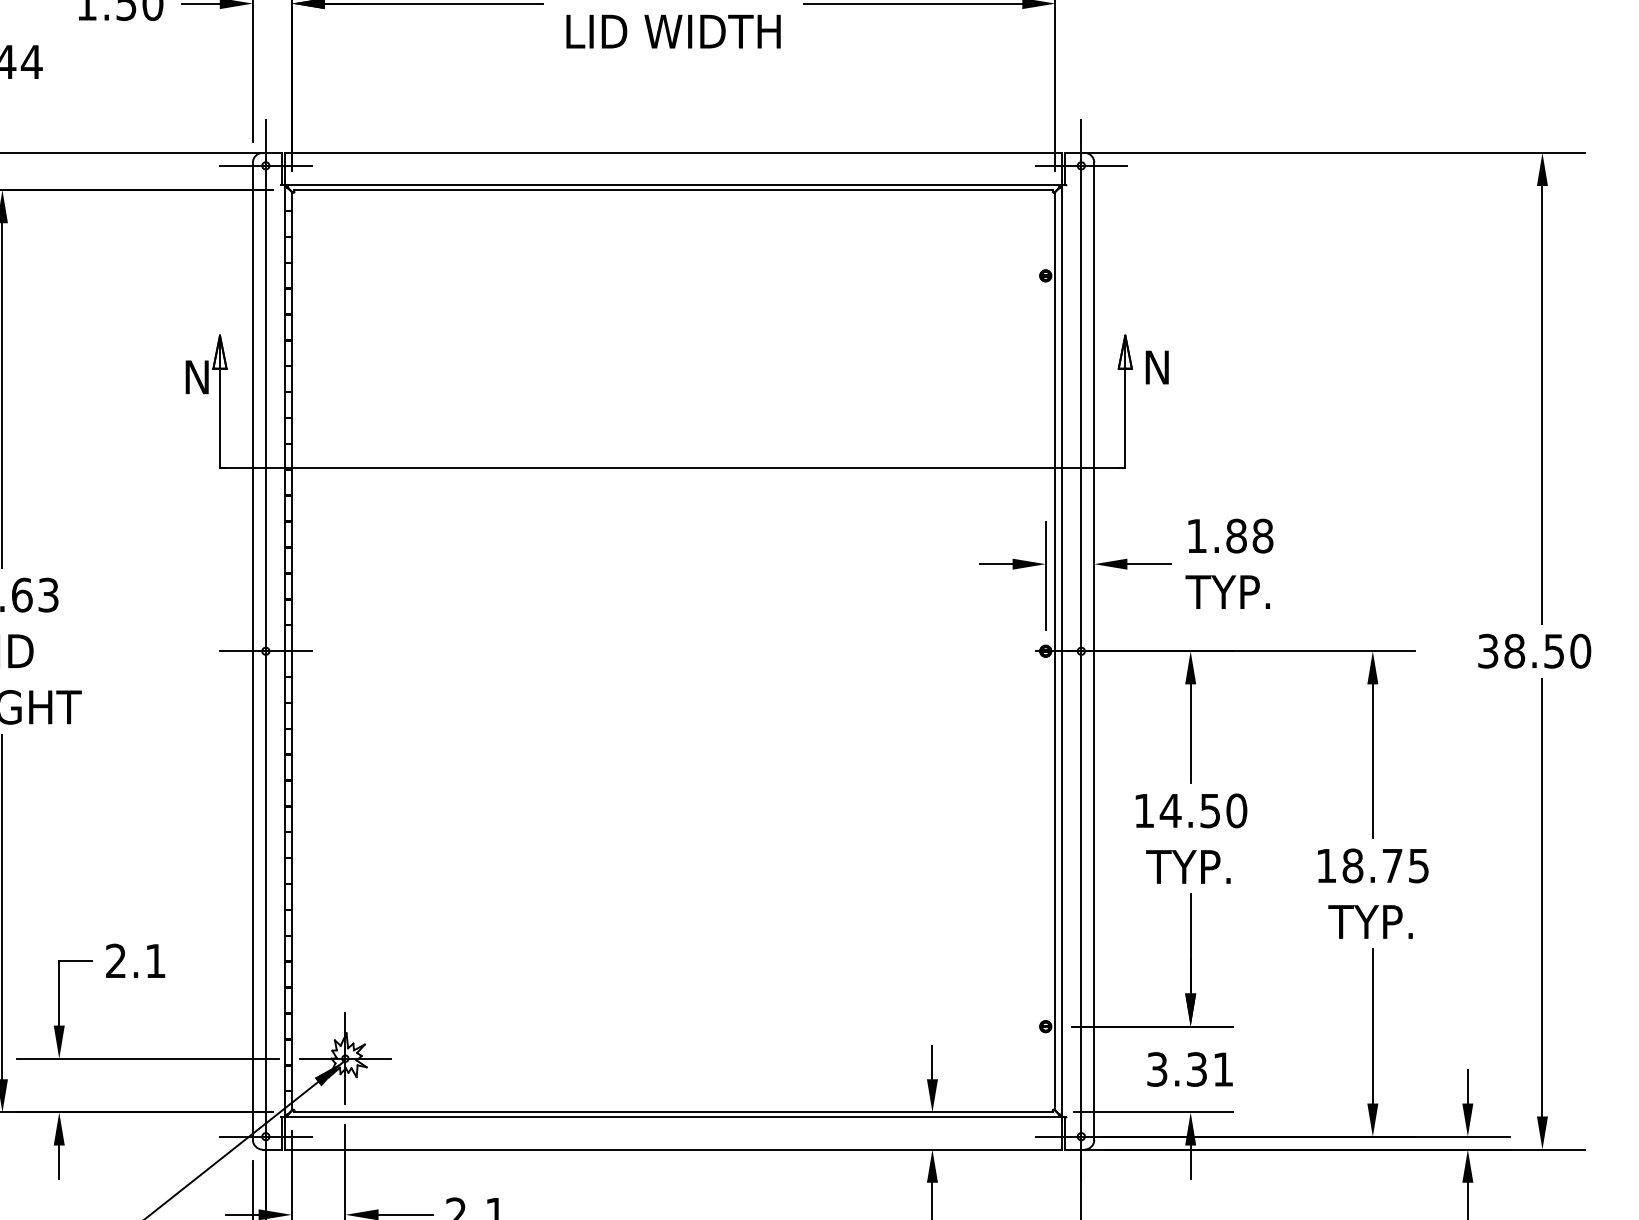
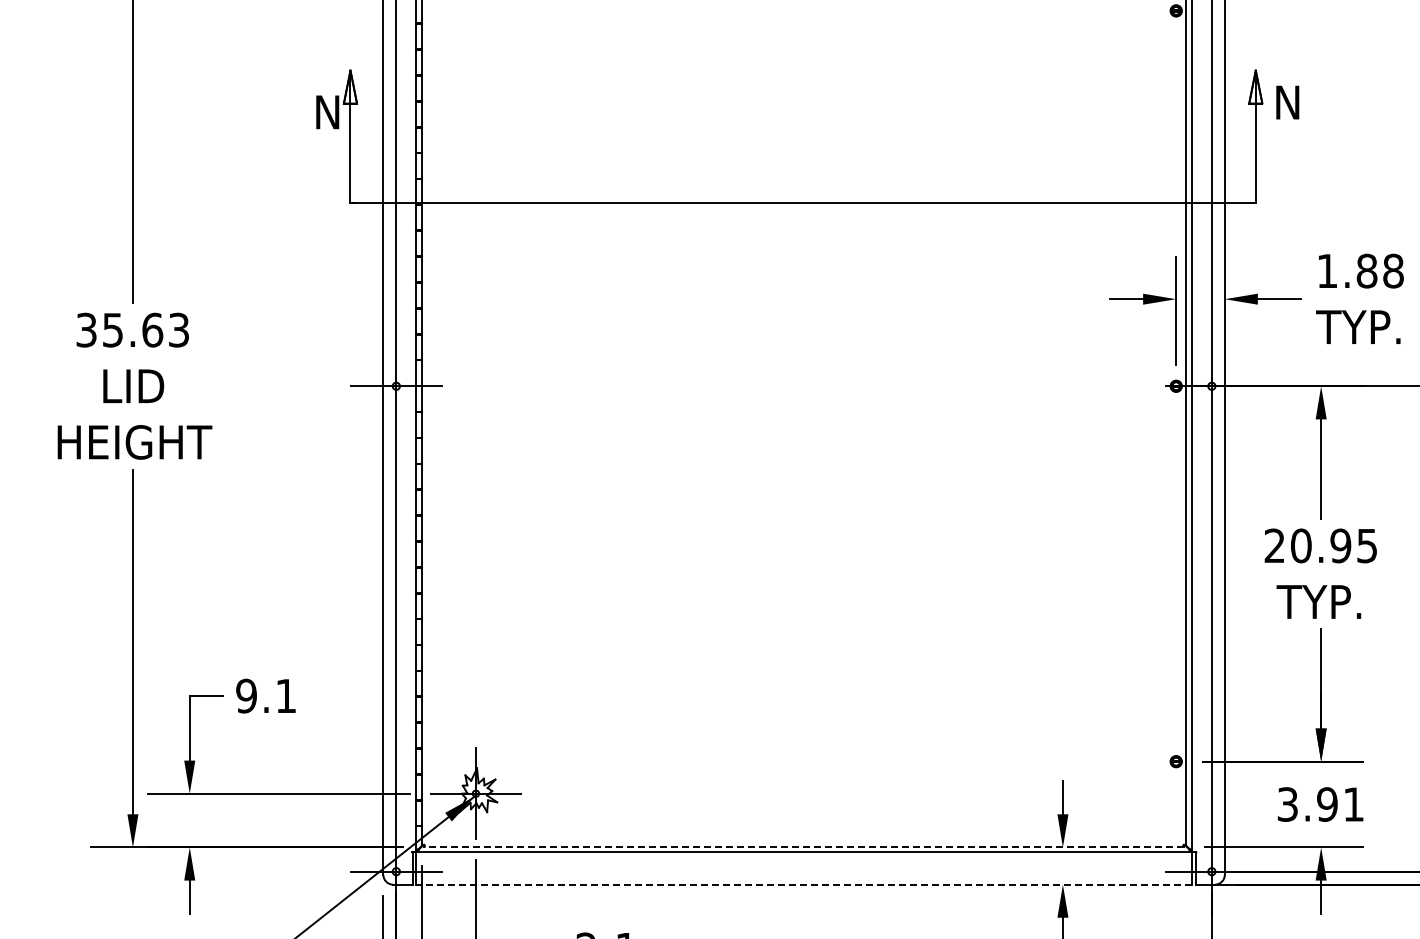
text: (1190, 810) -> (1320, 545), 14.50 -> 20.95
text: (115, 960) -> (245, 695), 2.1 -> 9.1
text: (1196, 1069) -> (1326, 804), 3.31 -> 3.91
line: (673, 1112) -> (803, 847), solid -> dashed
line: (673, 1149) -> (803, 884), solid -> dashed

